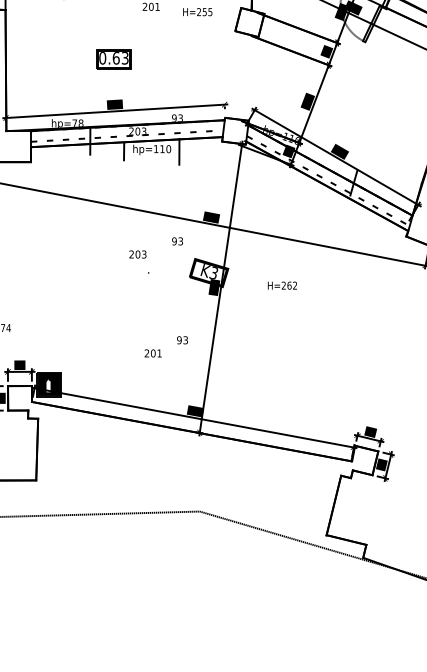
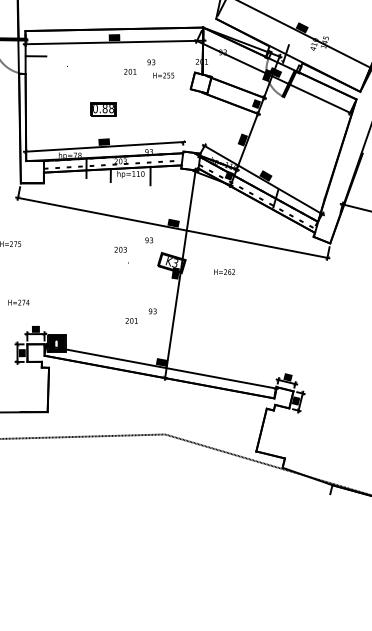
text: (119, 59) -> (107, 109), 0.63 -> 0.88

